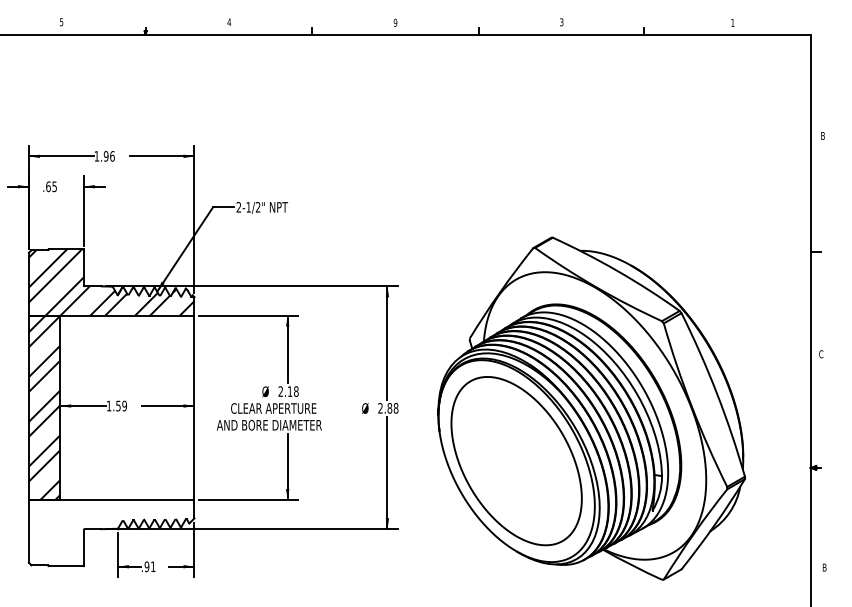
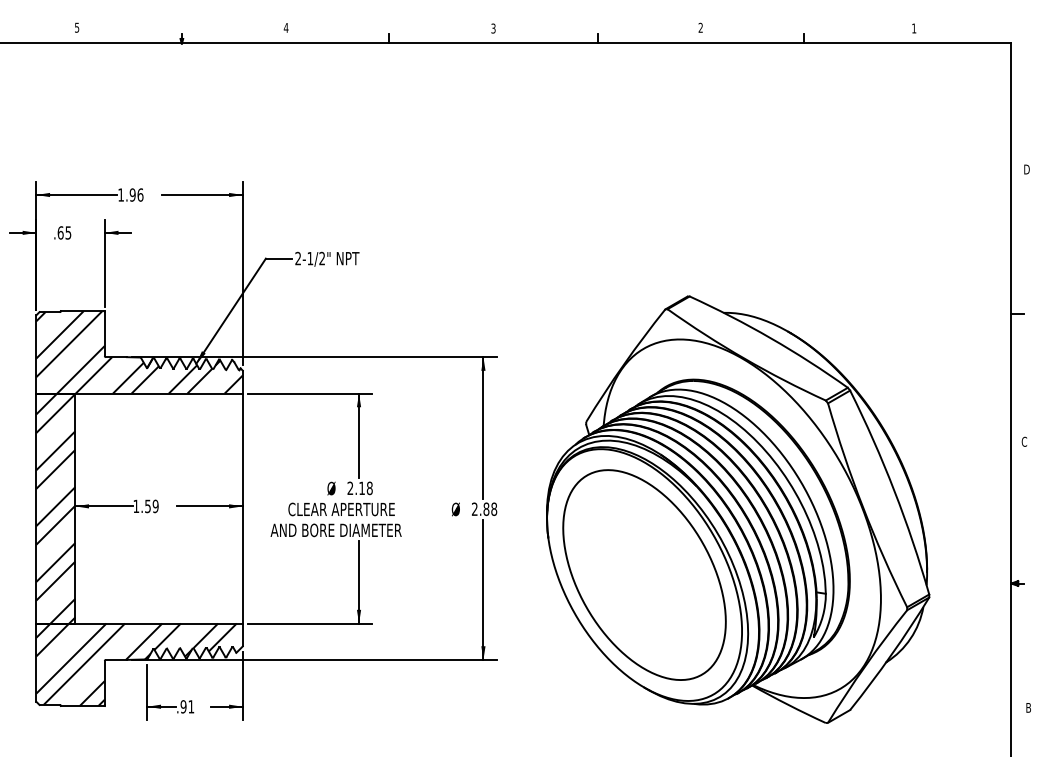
text: (395, 22) -> (493, 28), 9 -> 3
text: (561, 22) -> (700, 28), 3 -> 2
text: (823, 135) -> (1027, 169), B -> D
hatch: (109, 532) -> (136, 664), added

